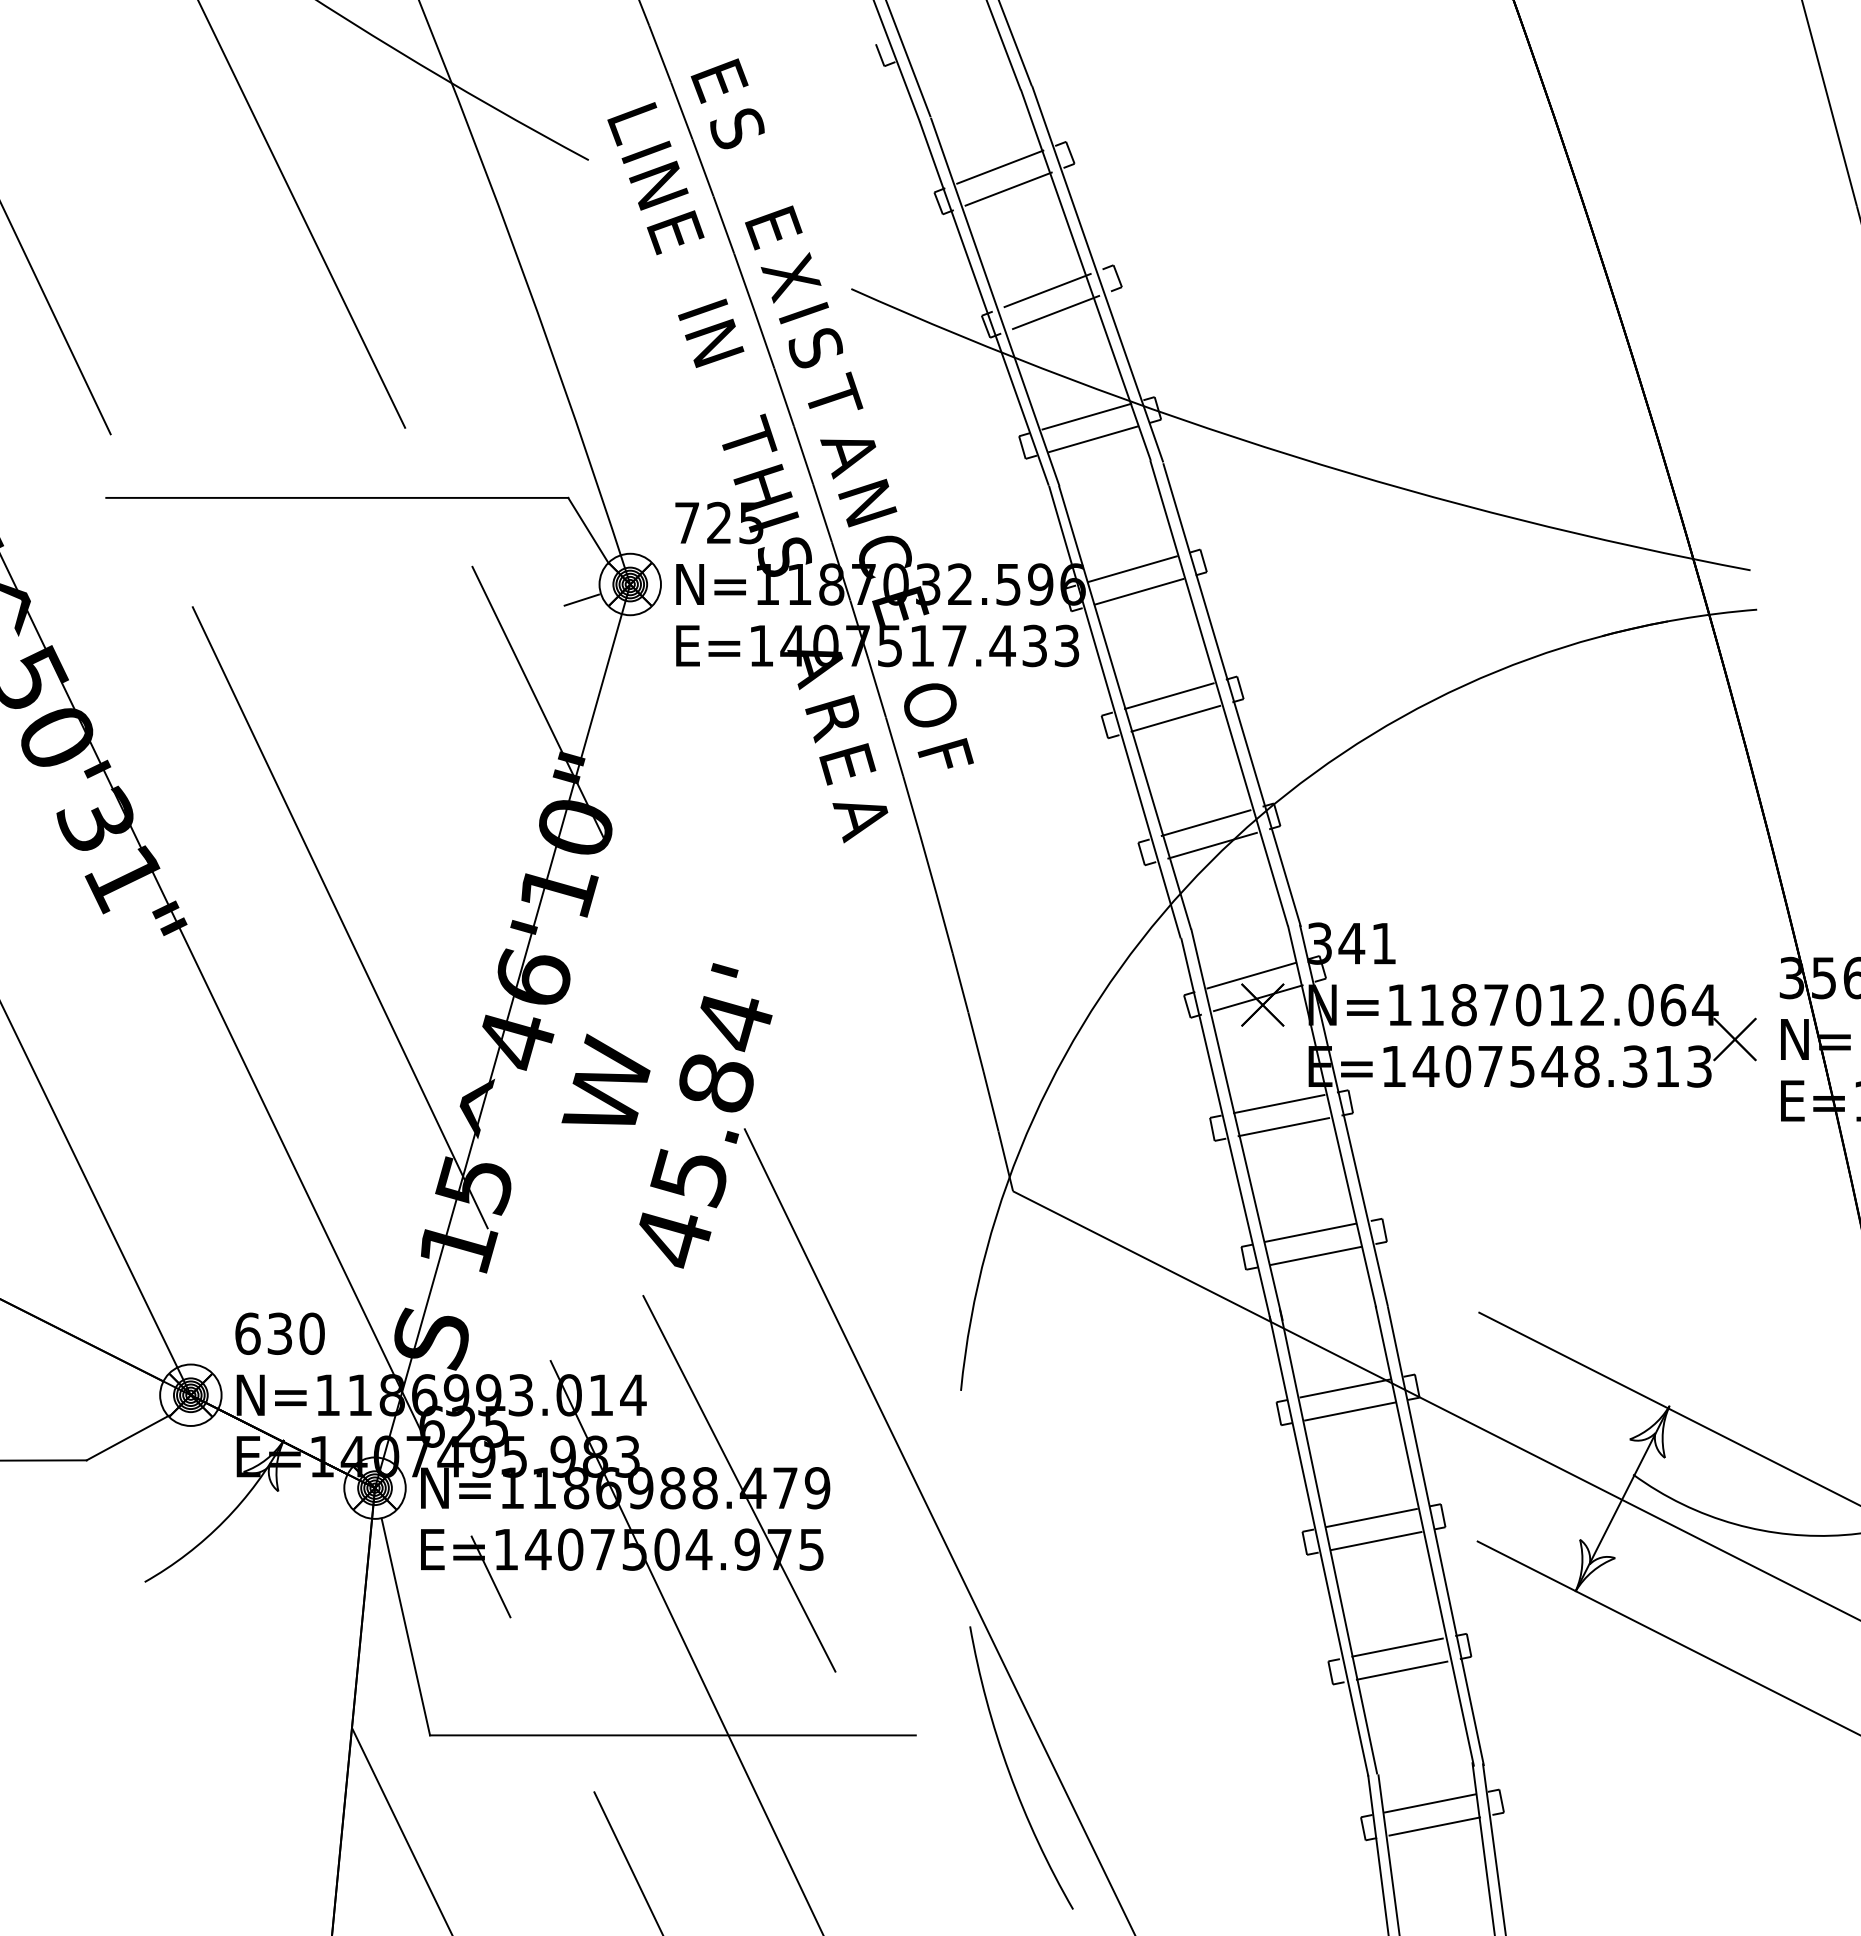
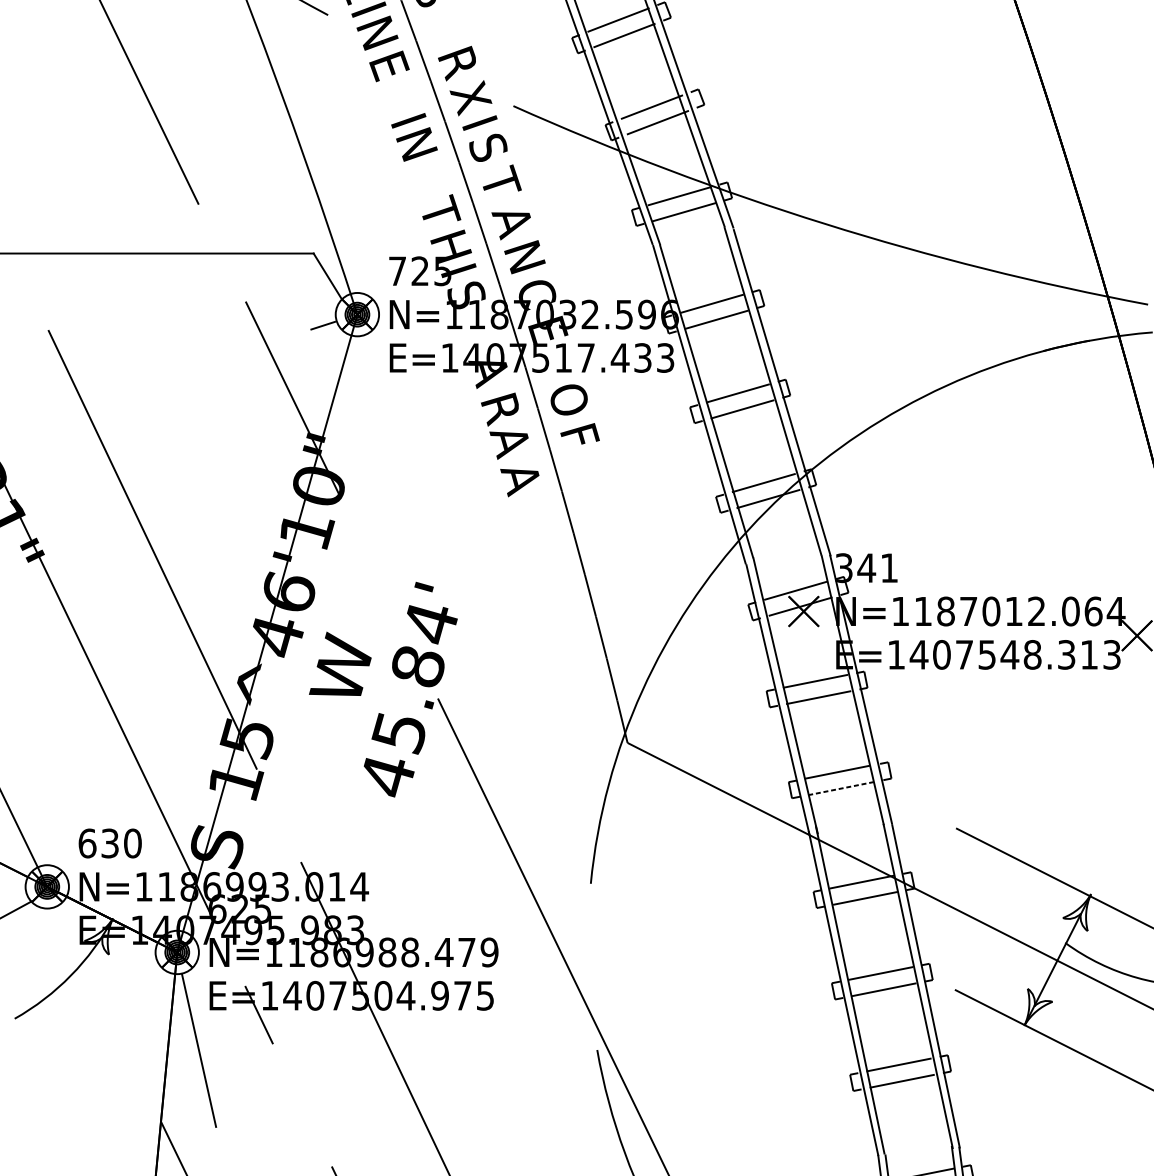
text: (773, 228) -> (458, 63), E -> R
text: (846, 766) -> (510, 443), E -> A
line: (1315, 1256) -> (841, 788), solid -> dashed
line: (738, 1483) -> (433, 949), removed
line: (672, 1735) -> (387, 1127), removed

